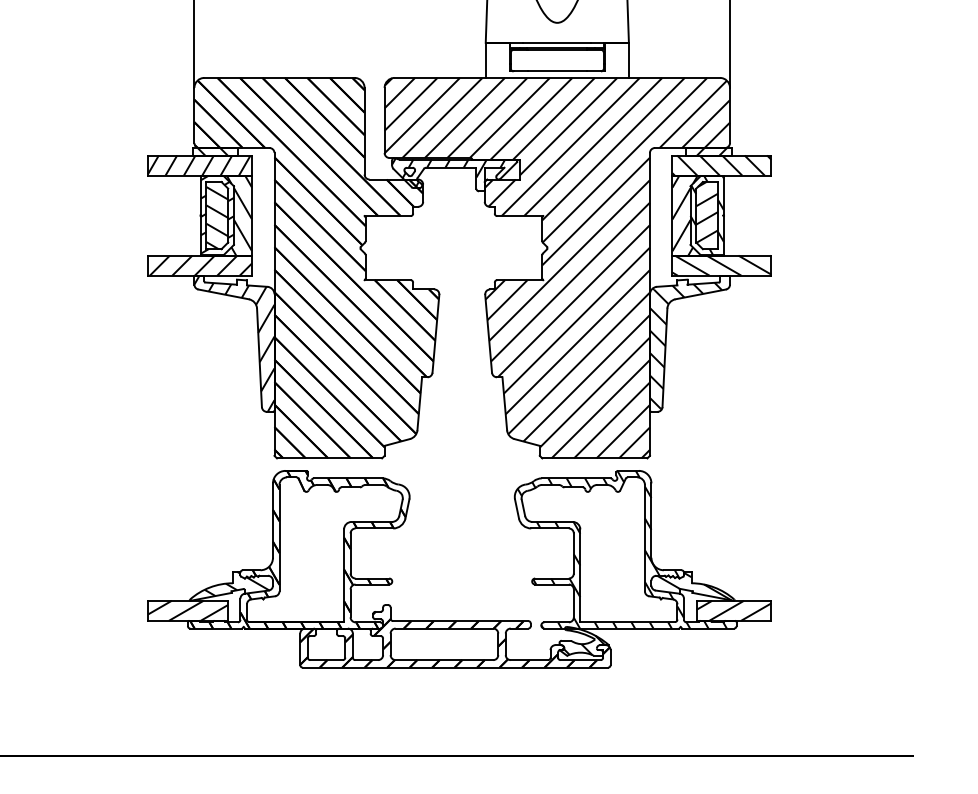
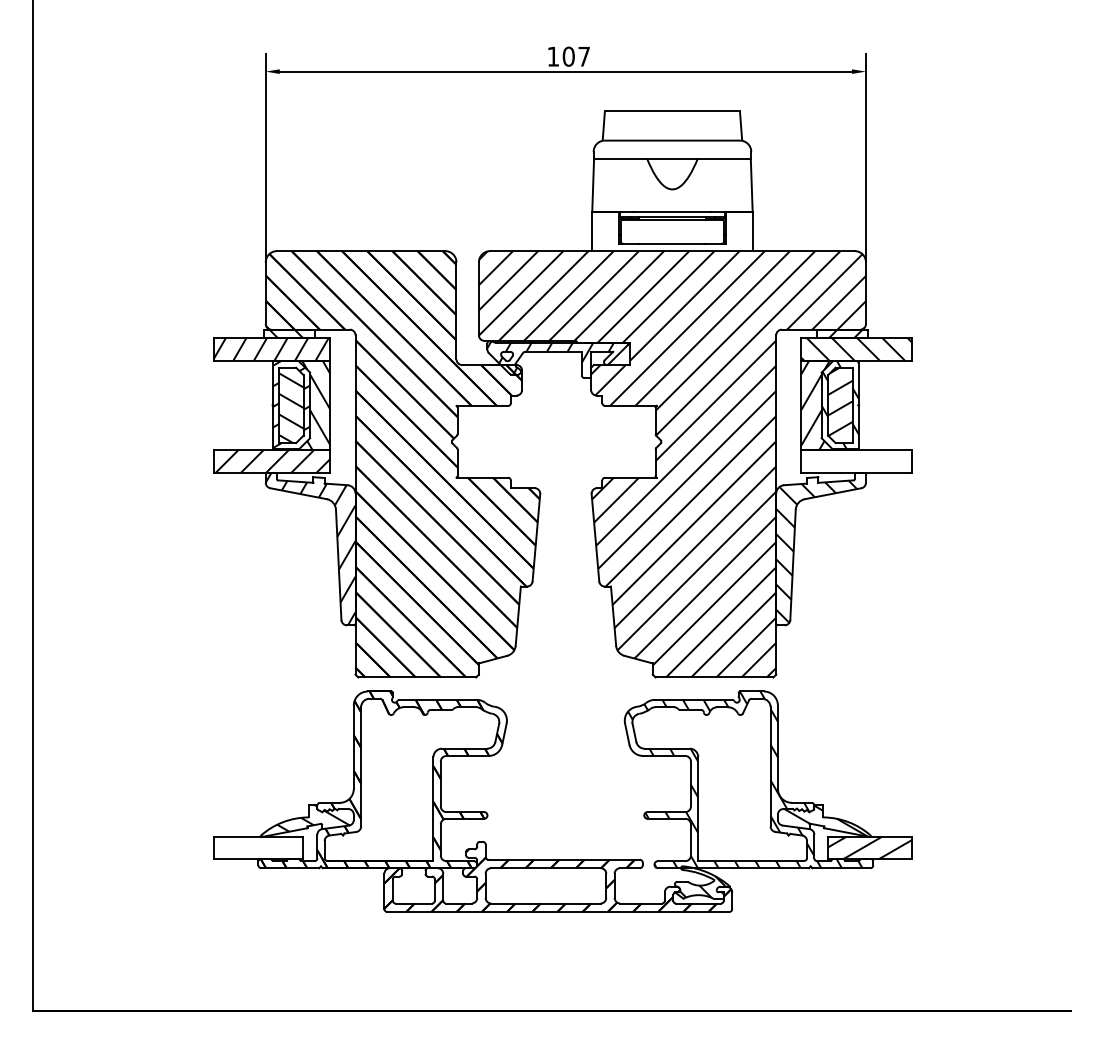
hatch: (721, 265) -> (856, 461), removed
hatch: (187, 611) -> (258, 848), removed

